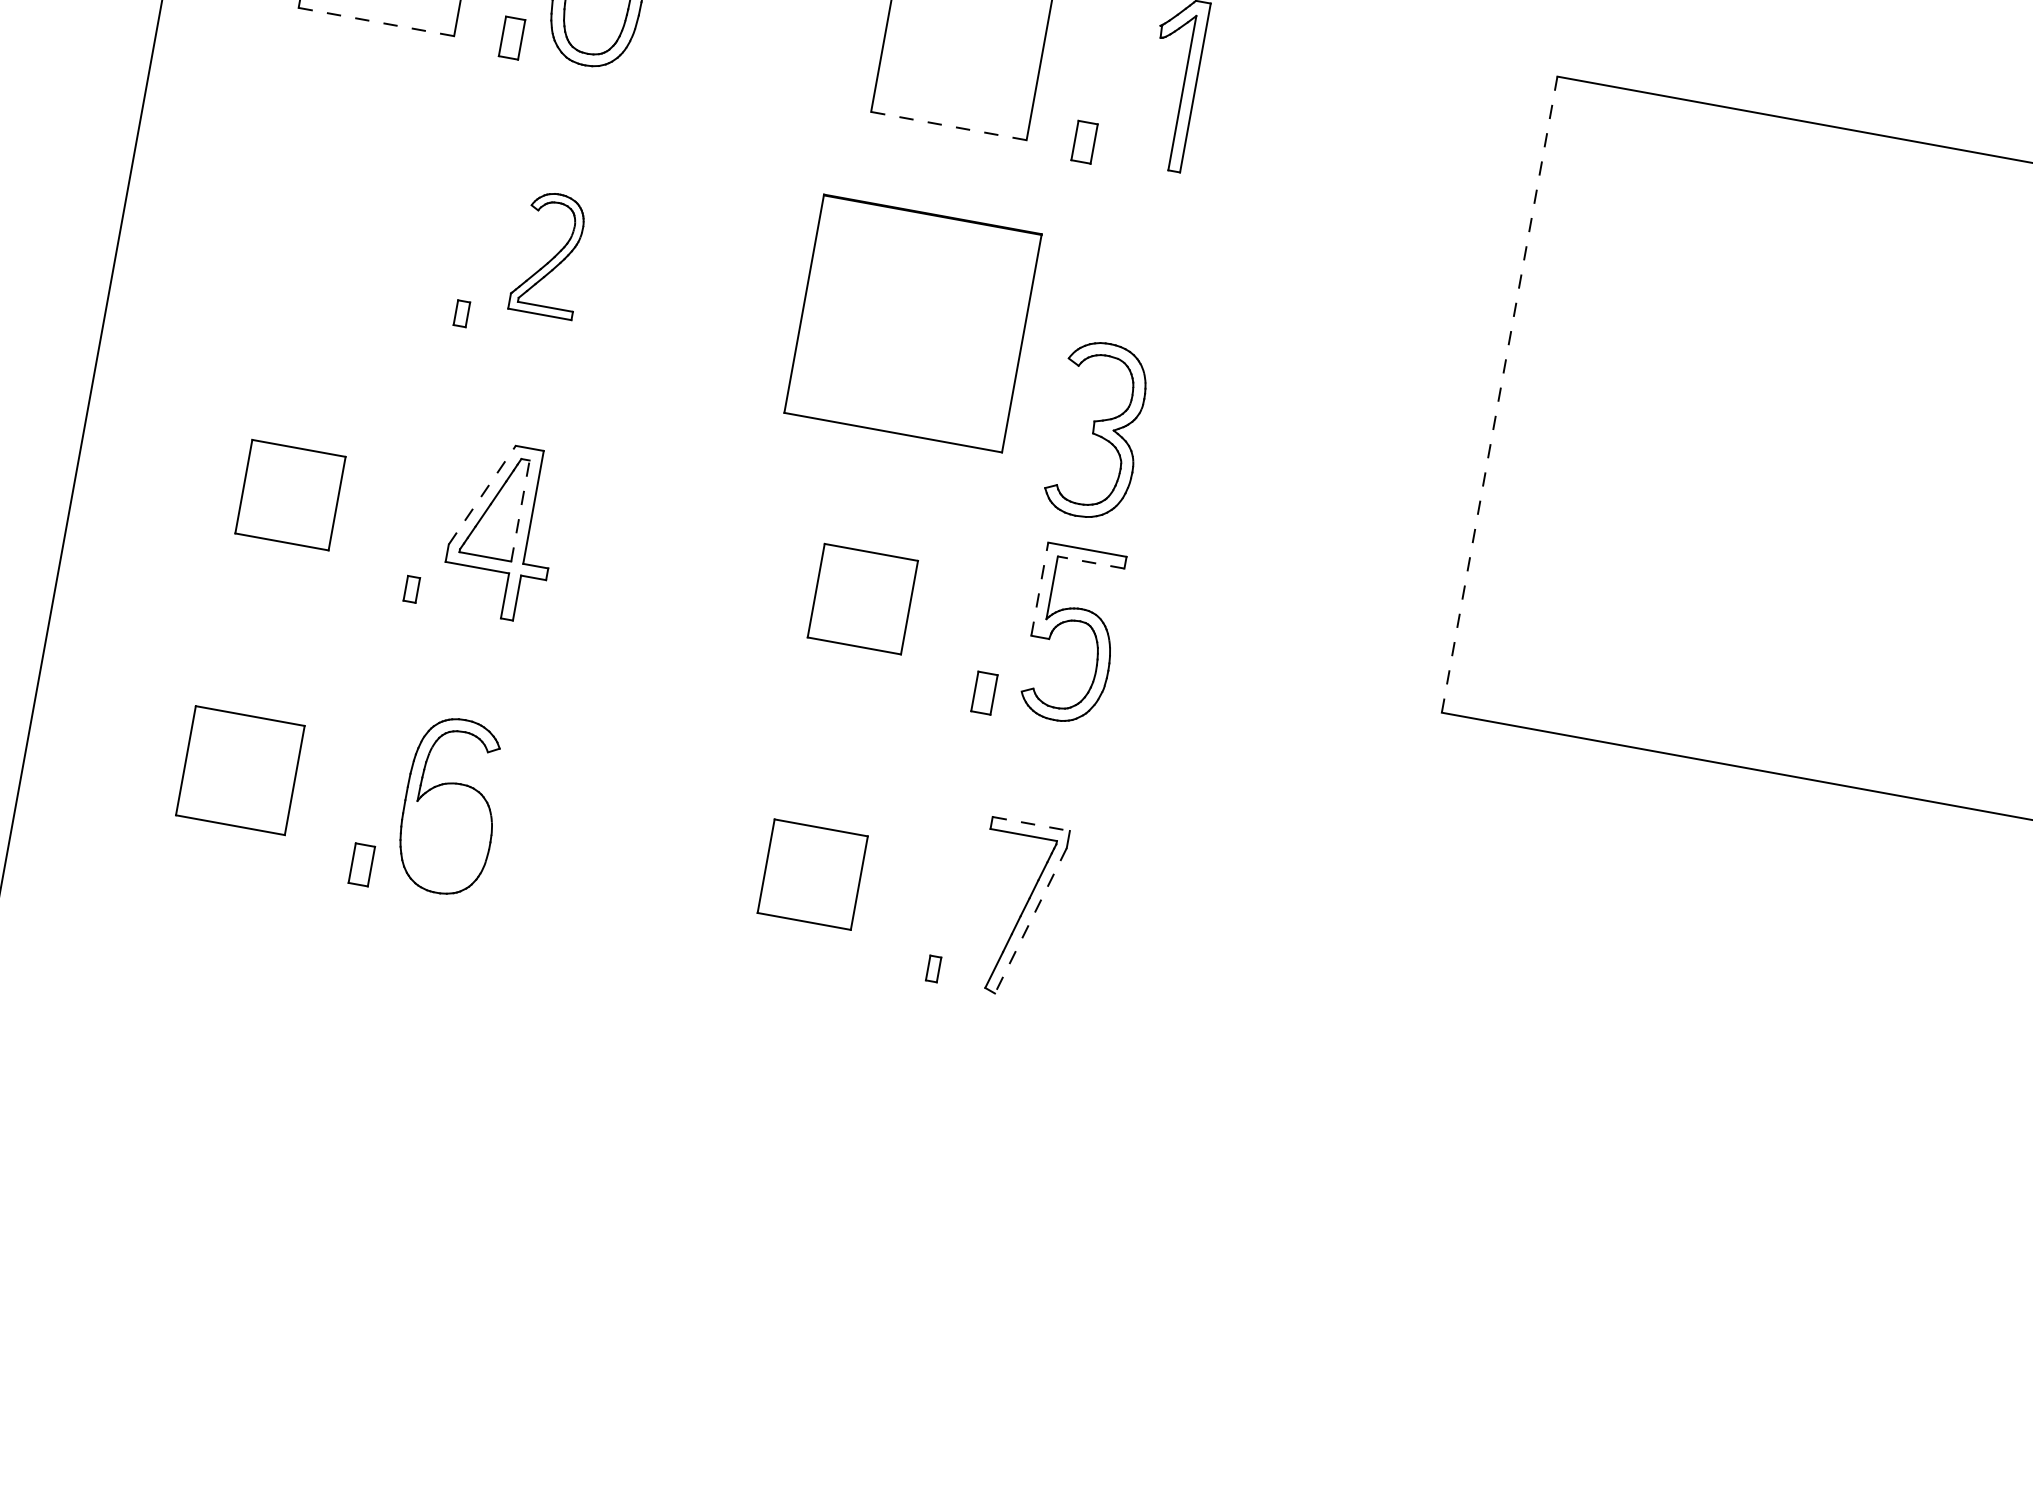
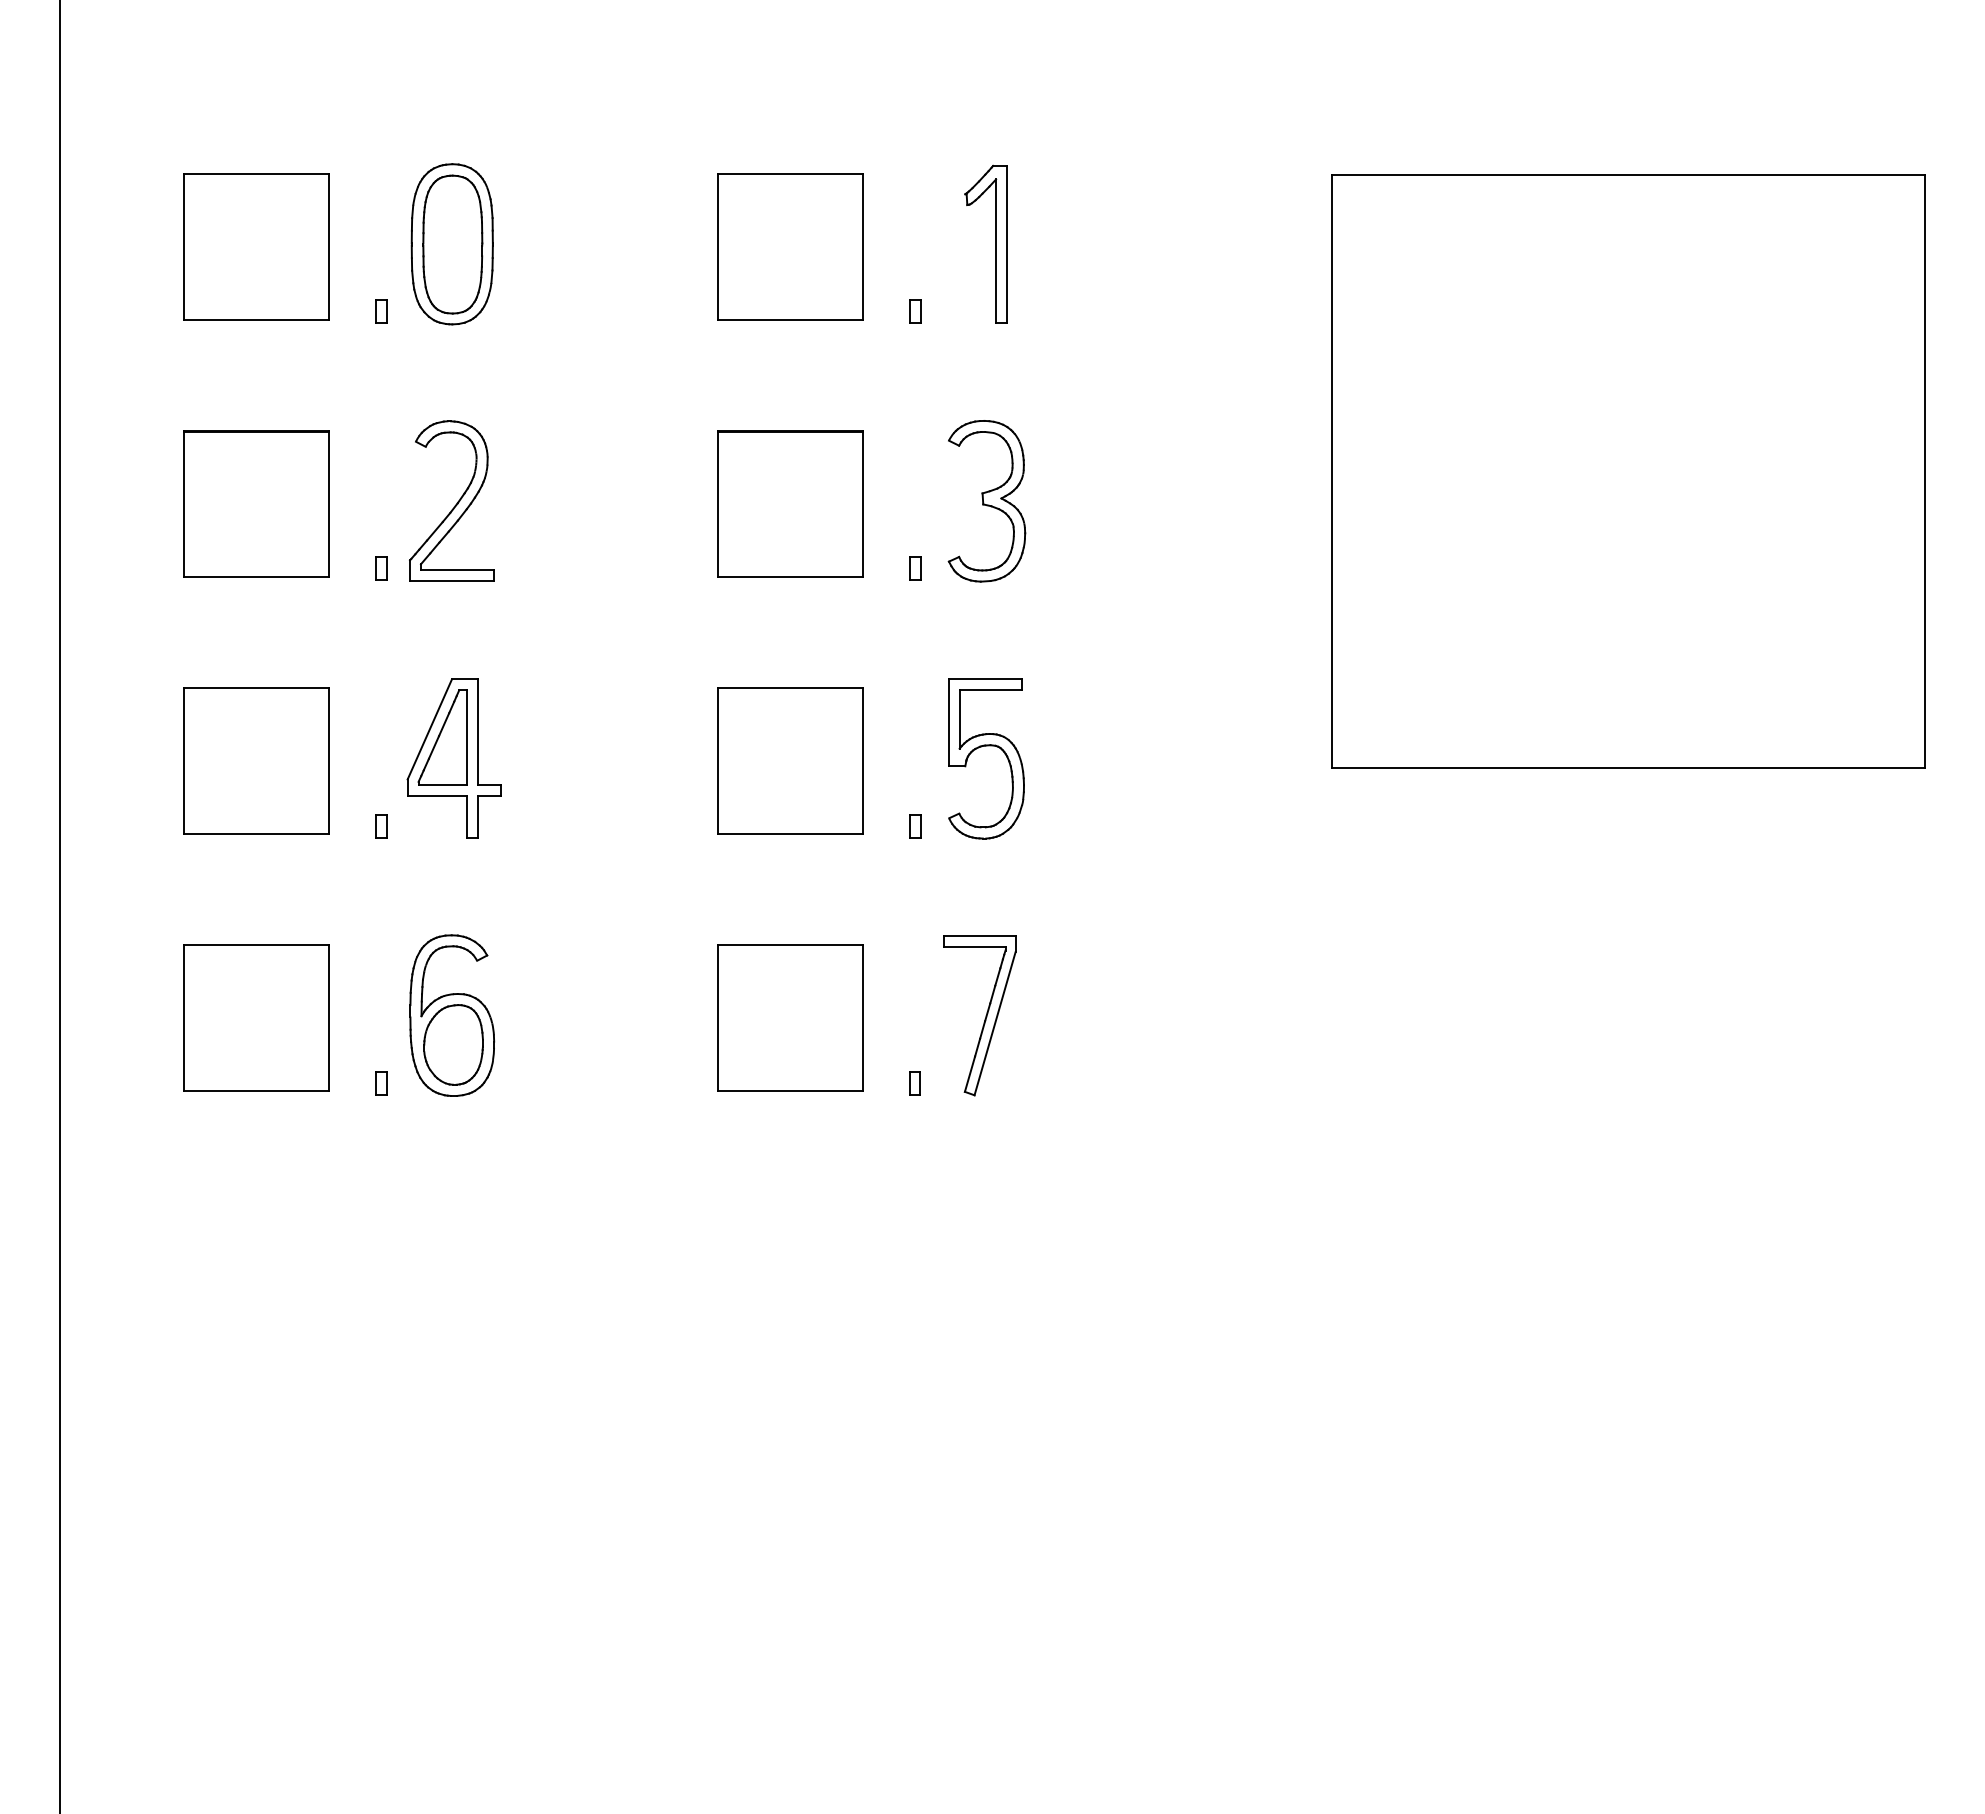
line: (376, 22) -> (256, 319), dashed -> solid
part: (511, 37) -> (381, 311), size x0.62
line: (948, 126) -> (790, 319), dashed -> solid
part: (1084, 141) -> (915, 311), size x0.62
part: (340, 219) -> (256, 503), added
part: (550, 254) -> (451, 500), size x1.43
part: (912, 323) -> (790, 503), size x0.71
line: (1500, 394) -> (1332, 471), dashed -> solid
part: (1034, 417) -> (915, 568), added
part: (1097, 430) -> (986, 501), moved
part: (290, 494) -> (256, 760), size x1.67
line: (481, 495) -> (429, 729), dashed -> solid
line: (520, 509) -> (466, 736), dashed -> solid
line: (1090, 562) -> (990, 690), dashed -> solid
line: (1039, 588) -> (948, 722), dashed -> solid
part: (862, 598) -> (790, 760), size x1.67
part: (984, 693) -> (915, 826), size x0.62
part: (240, 770) -> (256, 1017), size x1.43
line: (1031, 824) -> (979, 936), dashed -> solid
part: (446, 837) -> (453, 1044), added
part: (361, 865) -> (381, 1083), size x0.62
part: (812, 874) -> (790, 1017), size x1.67
line: (1030, 921) -> (994, 1024), dashed -> solid

